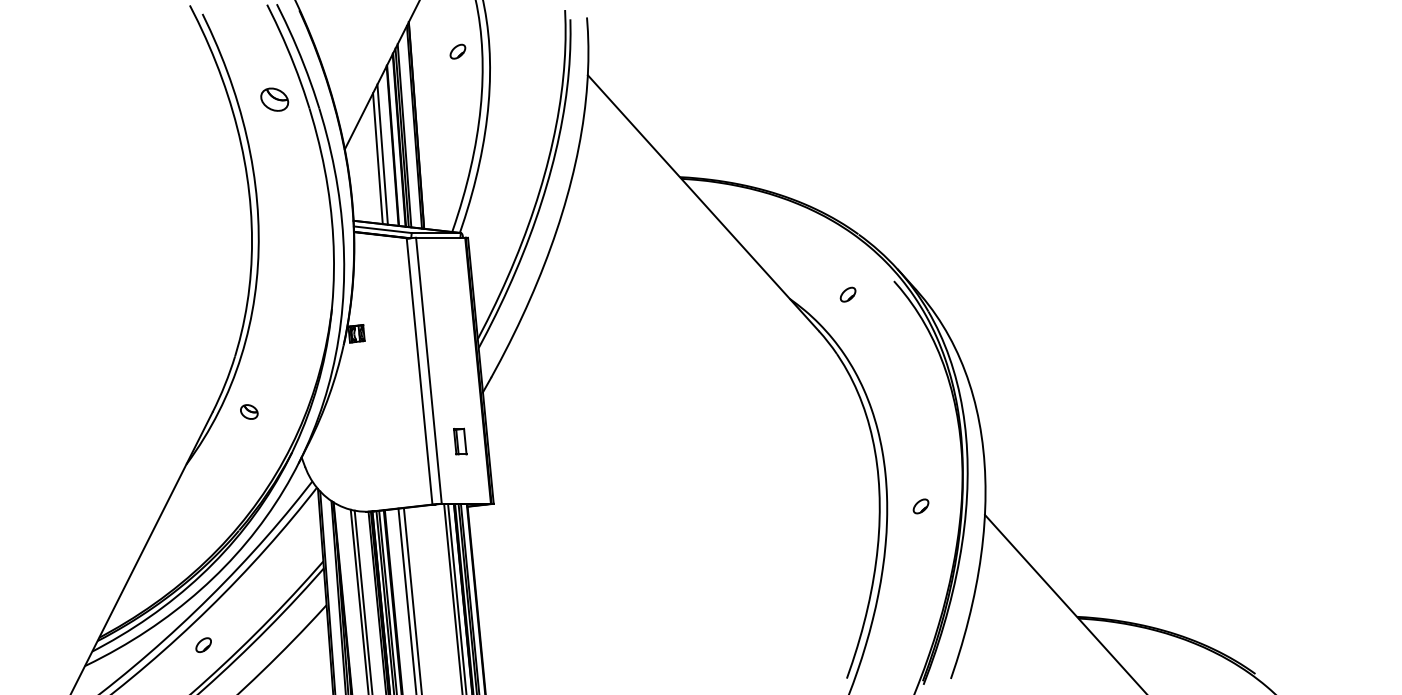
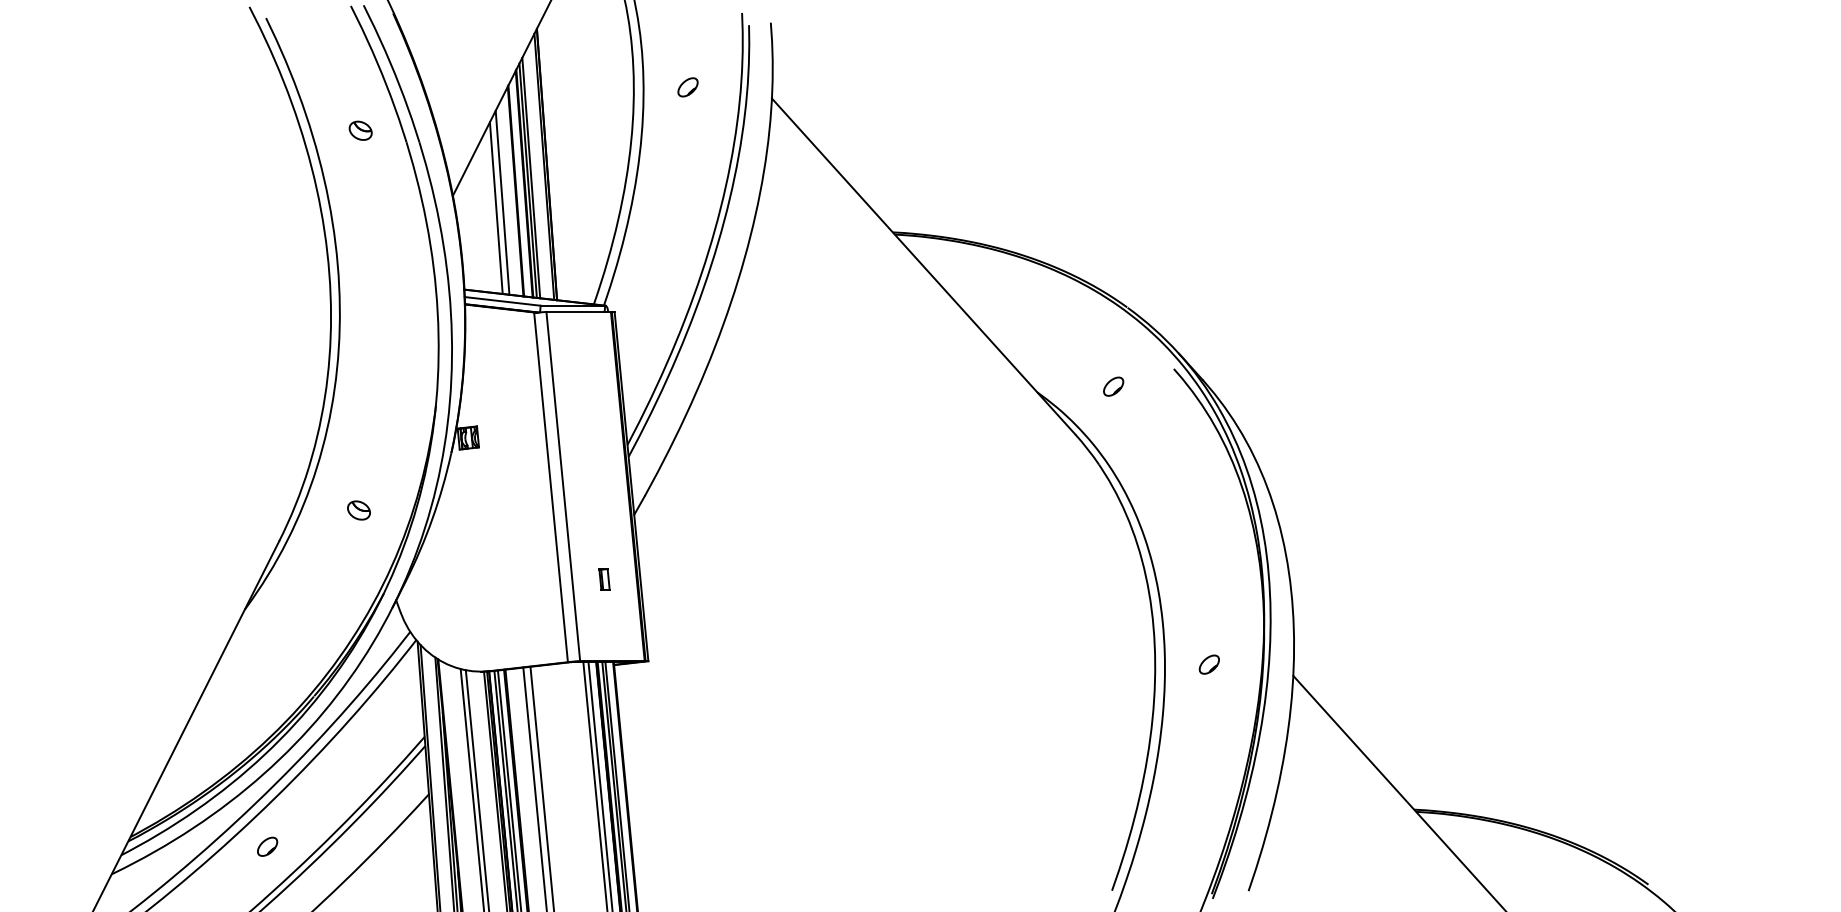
part: (457, 51) -> (687, 87), moved
part: (274, 99) -> (360, 130), size x0.62
part: (249, 411) -> (359, 509), moved
part: (460, 441) -> (604, 579), size x0.62

